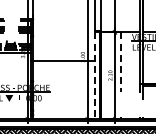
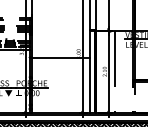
line: (120, 62) -> (114, 59), dashed -> solid
line: (95, 76) -> (90, 72), dashed -> solid

